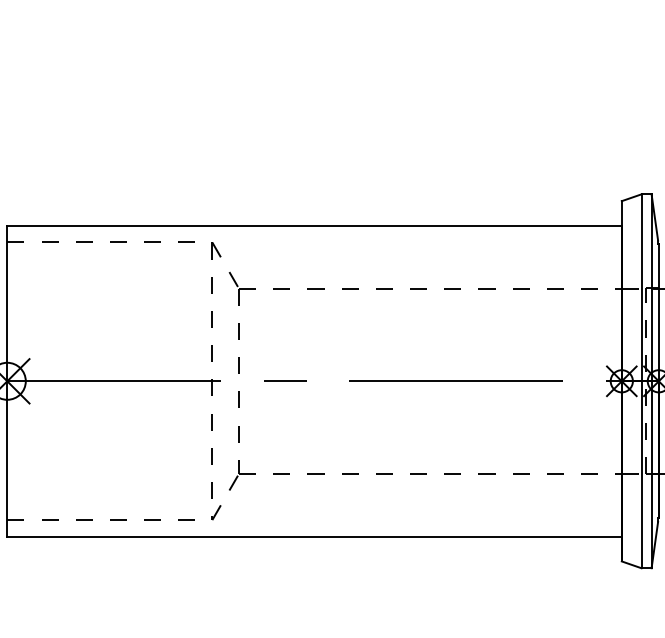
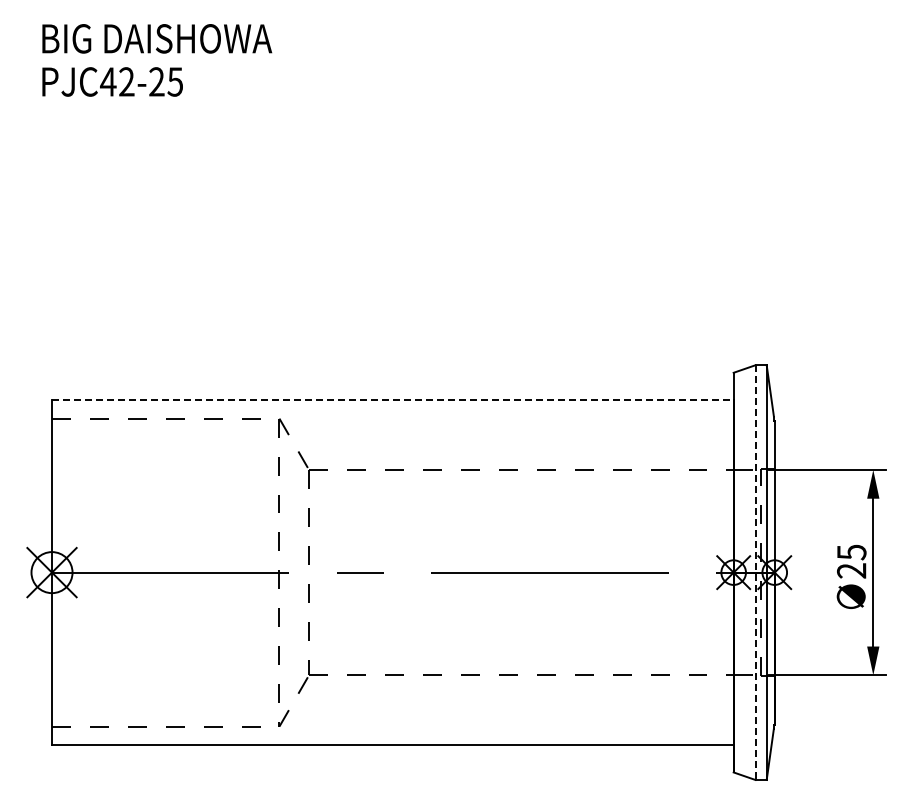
line: (314, 226) -> (392, 400), solid -> dashed
line: (641, 382) -> (755, 573), solid -> dashed

